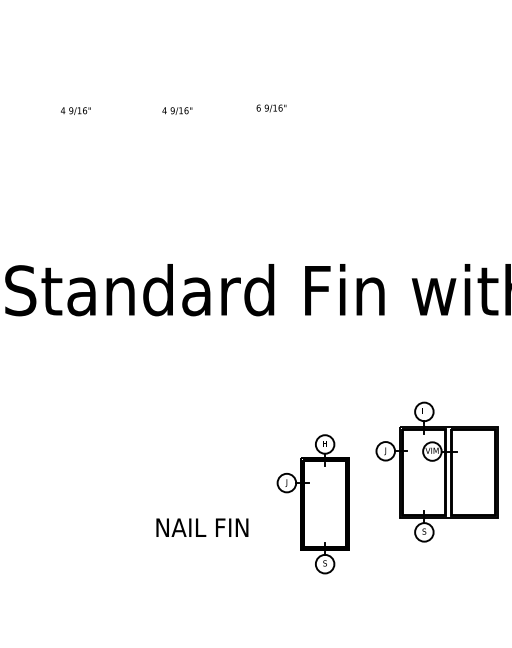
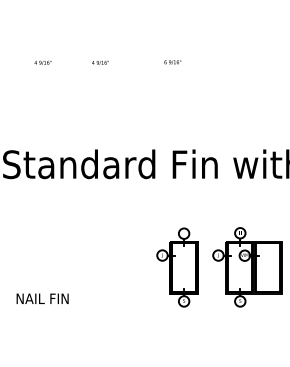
text: (271, 108) -> (172, 62), moved
part: (313, 504) -> (177, 267), moved
text: (202, 527) -> (42, 298), moved

